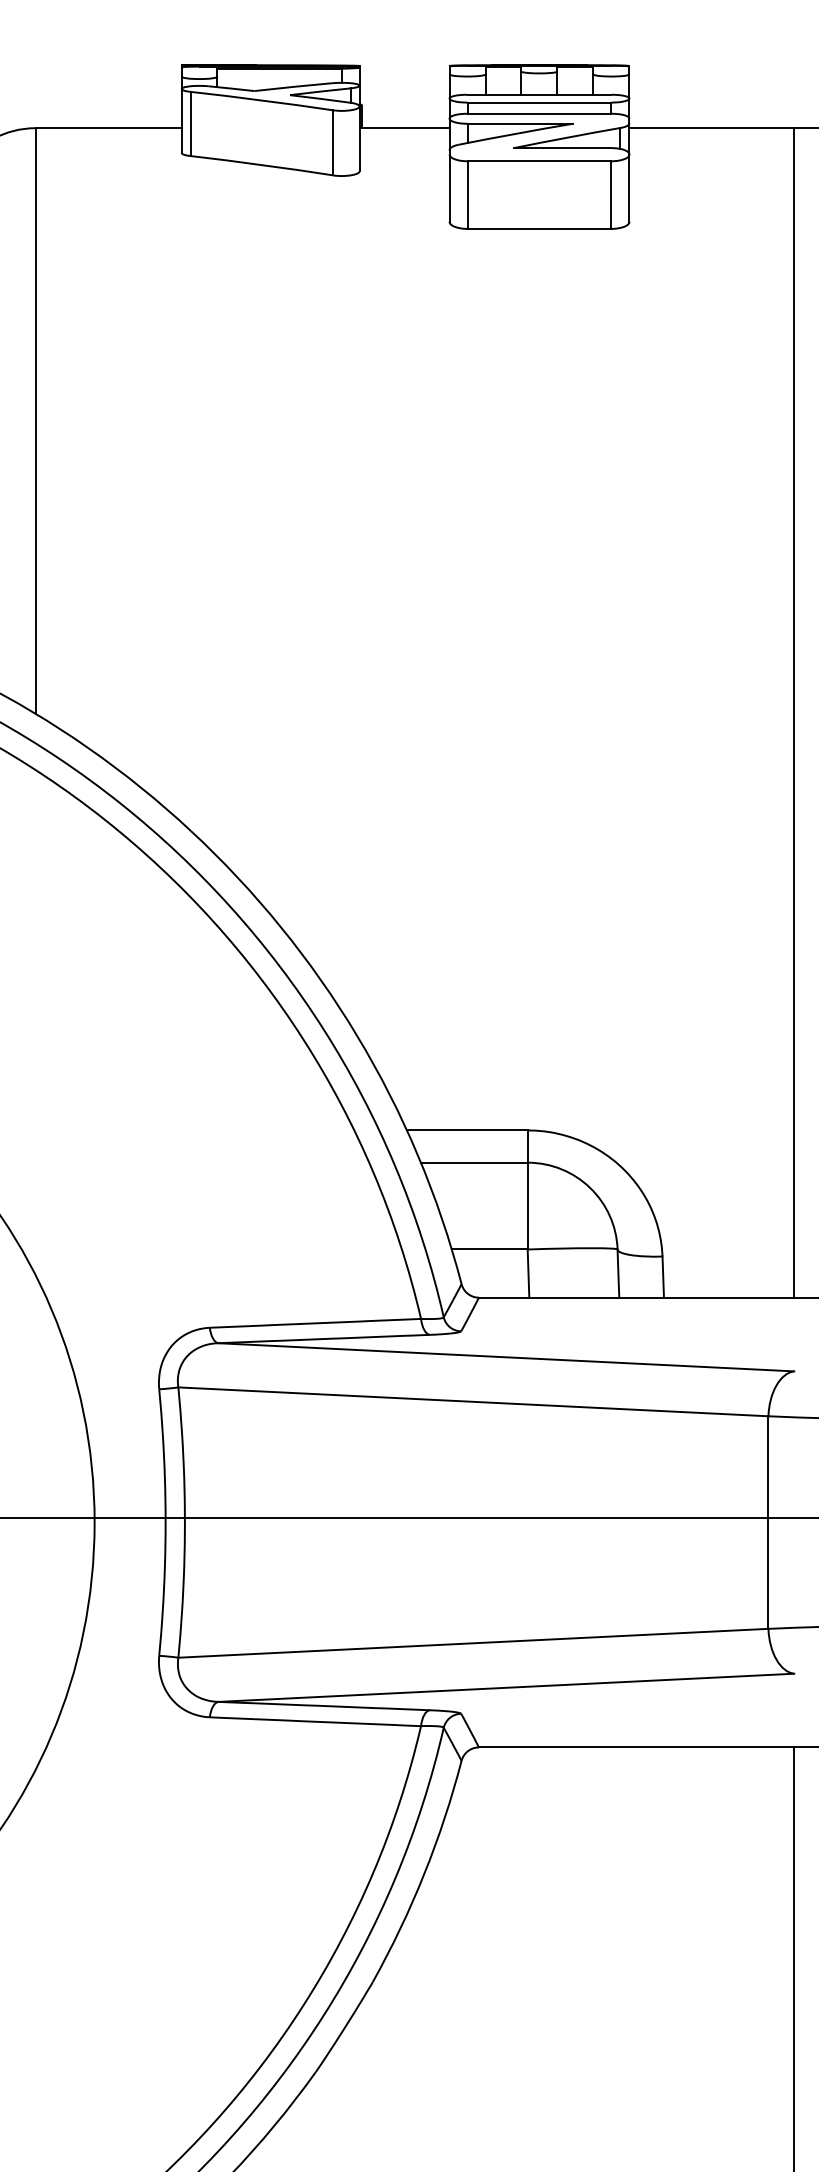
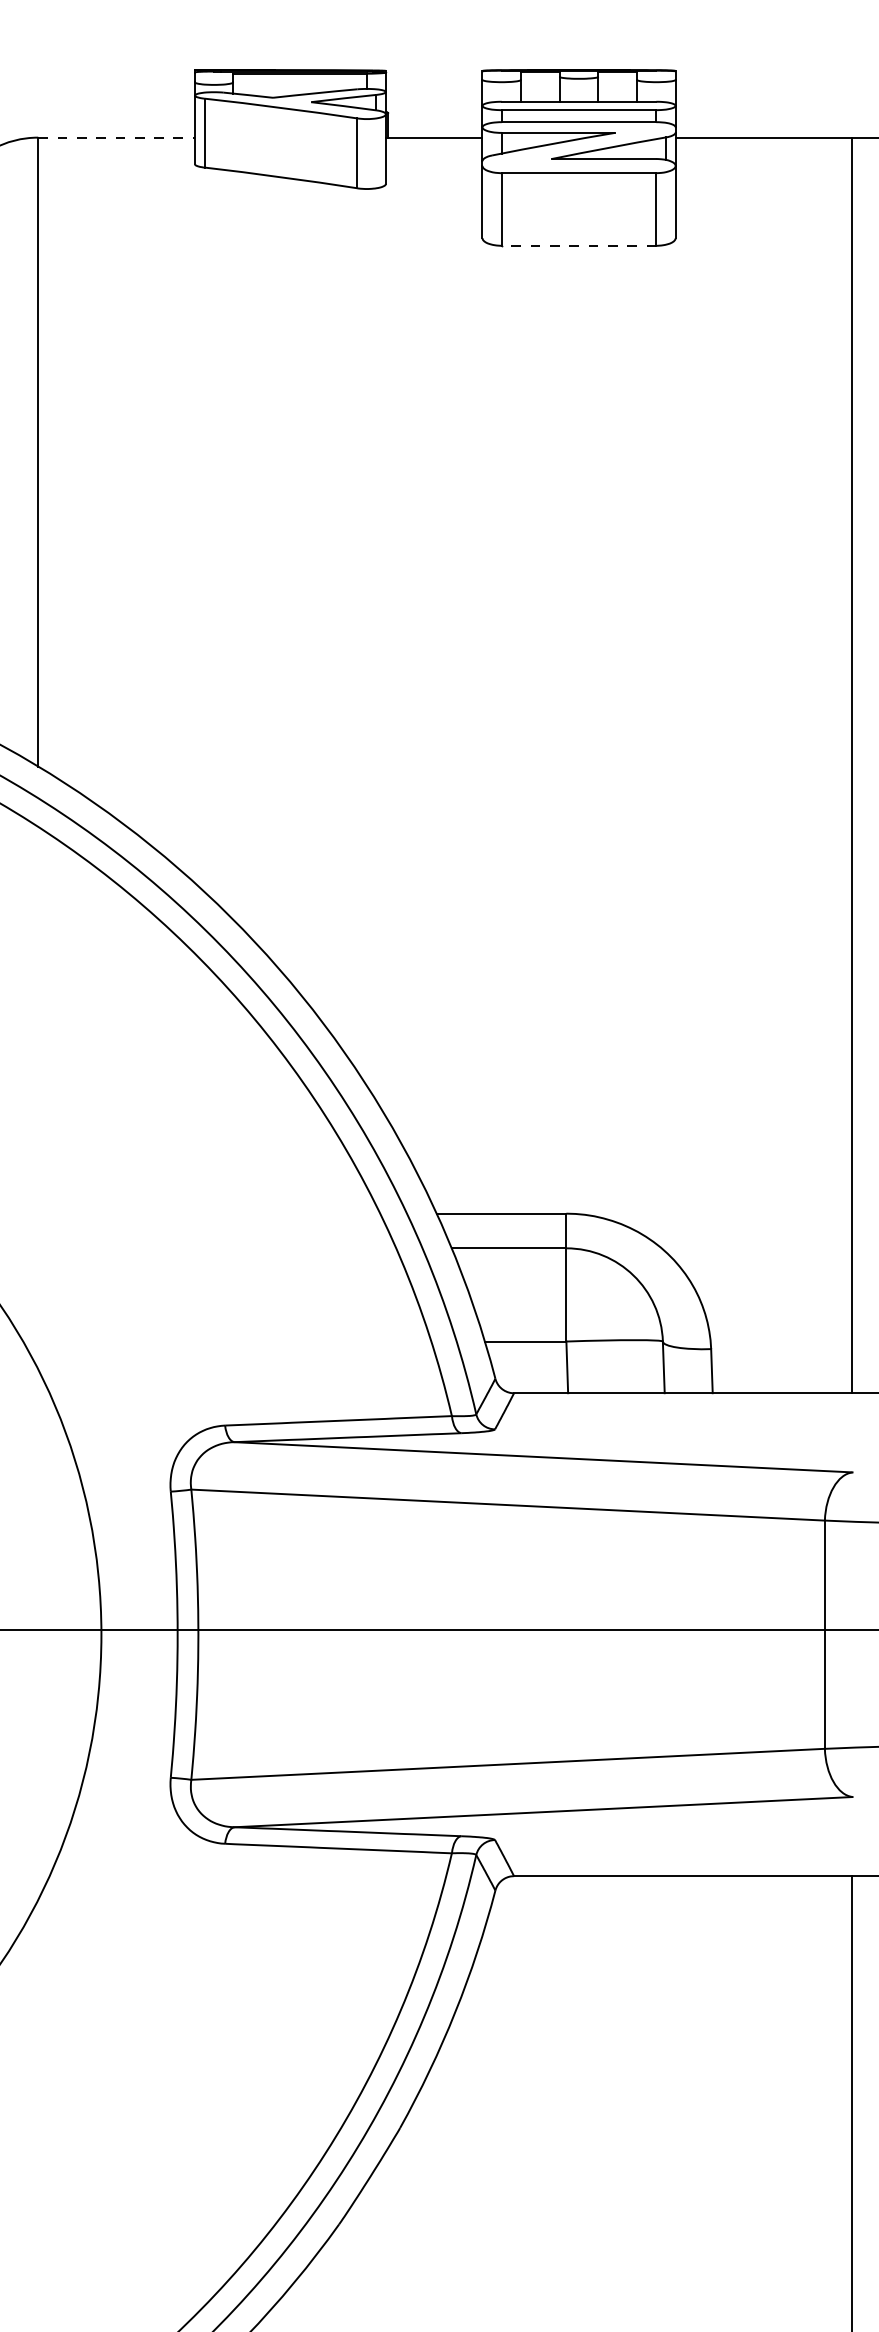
line: (109, 128) -> (117, 137), solid -> dashed
line: (538, 228) -> (578, 245), solid -> dashed

